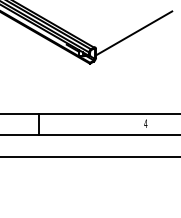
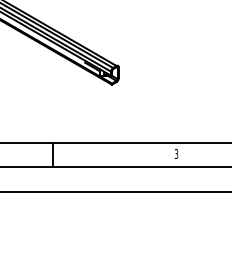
line: (133, 33) -> (162, 49), removed
text: (145, 123) -> (176, 153), 4 -> 3

